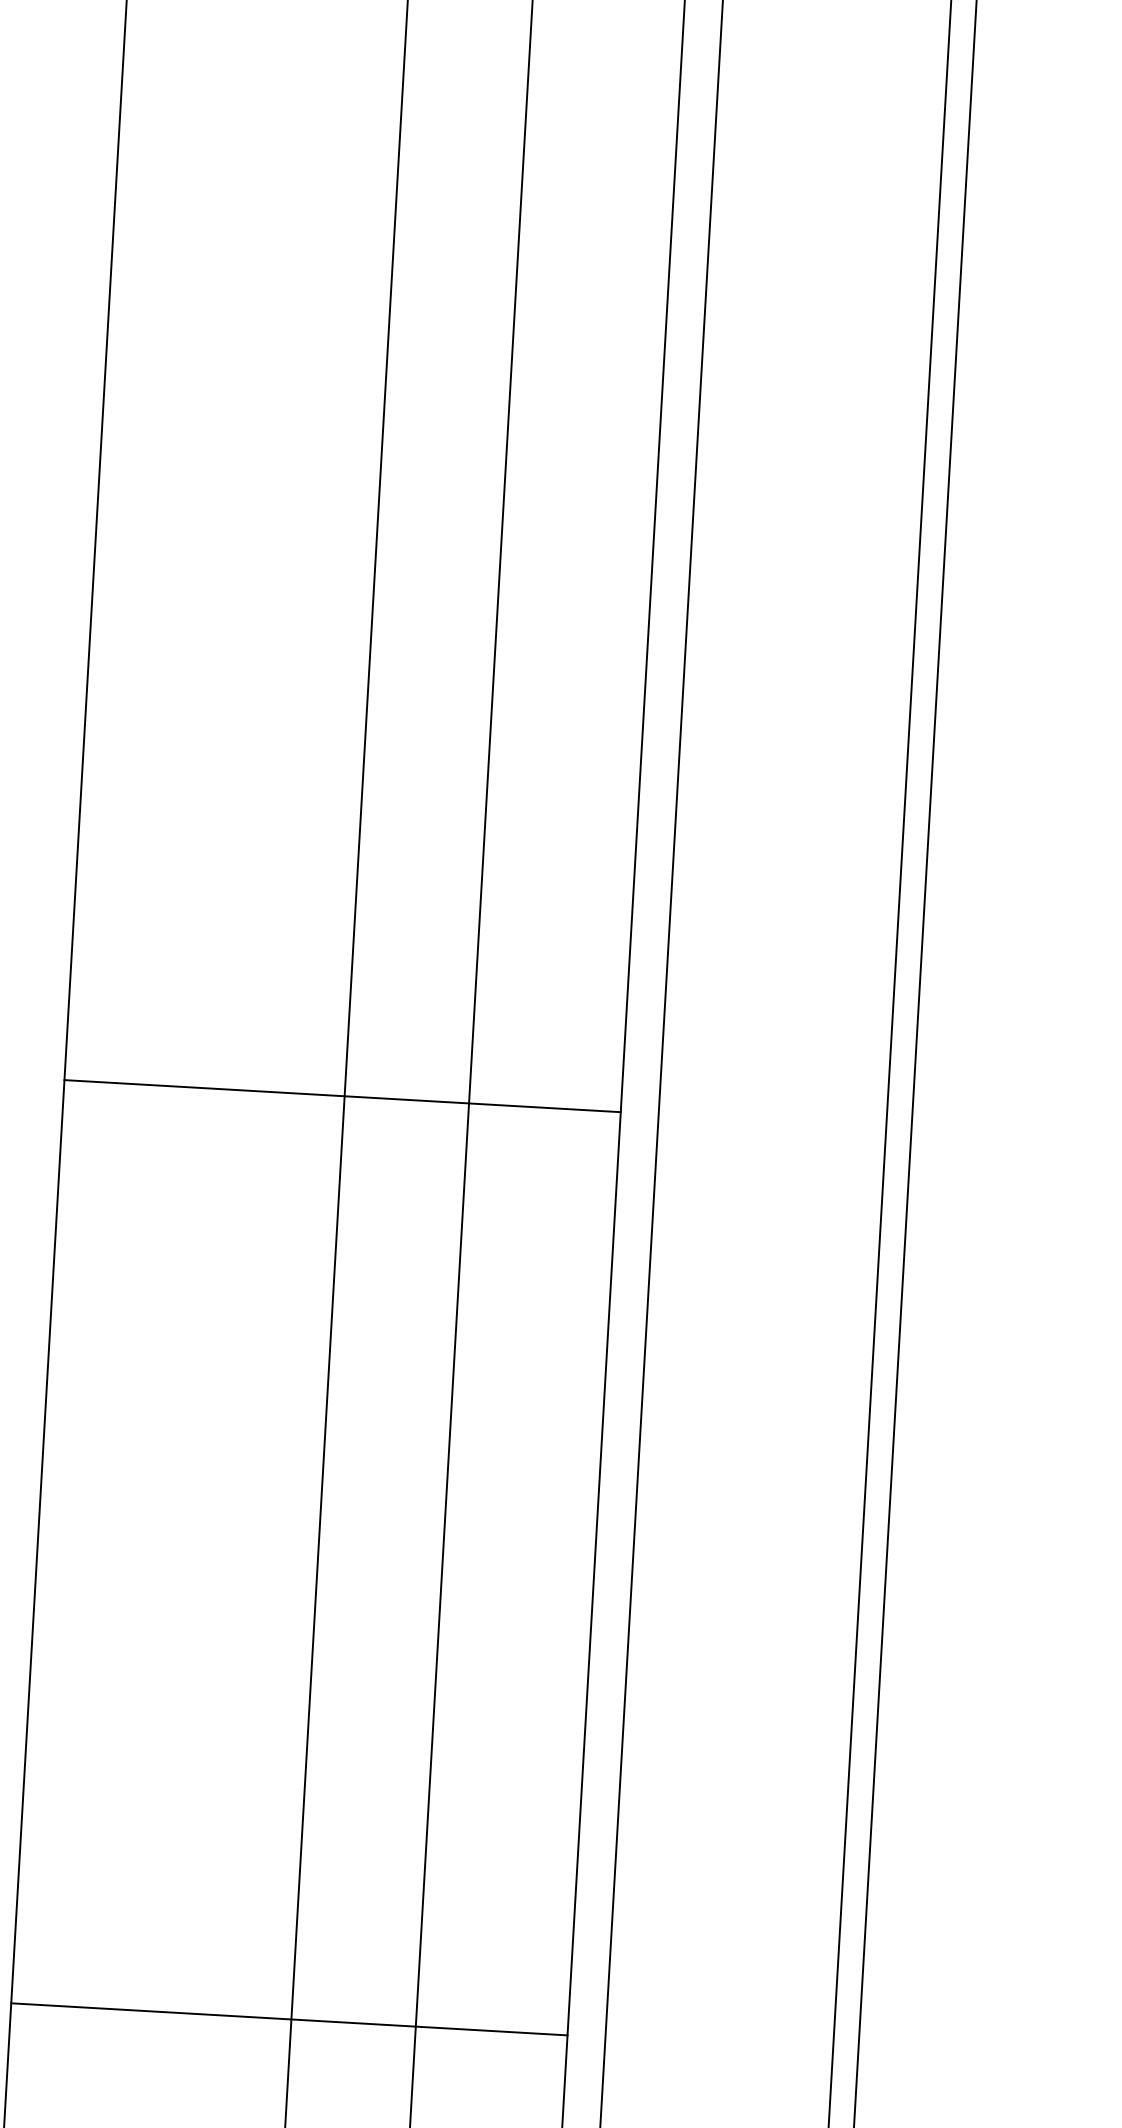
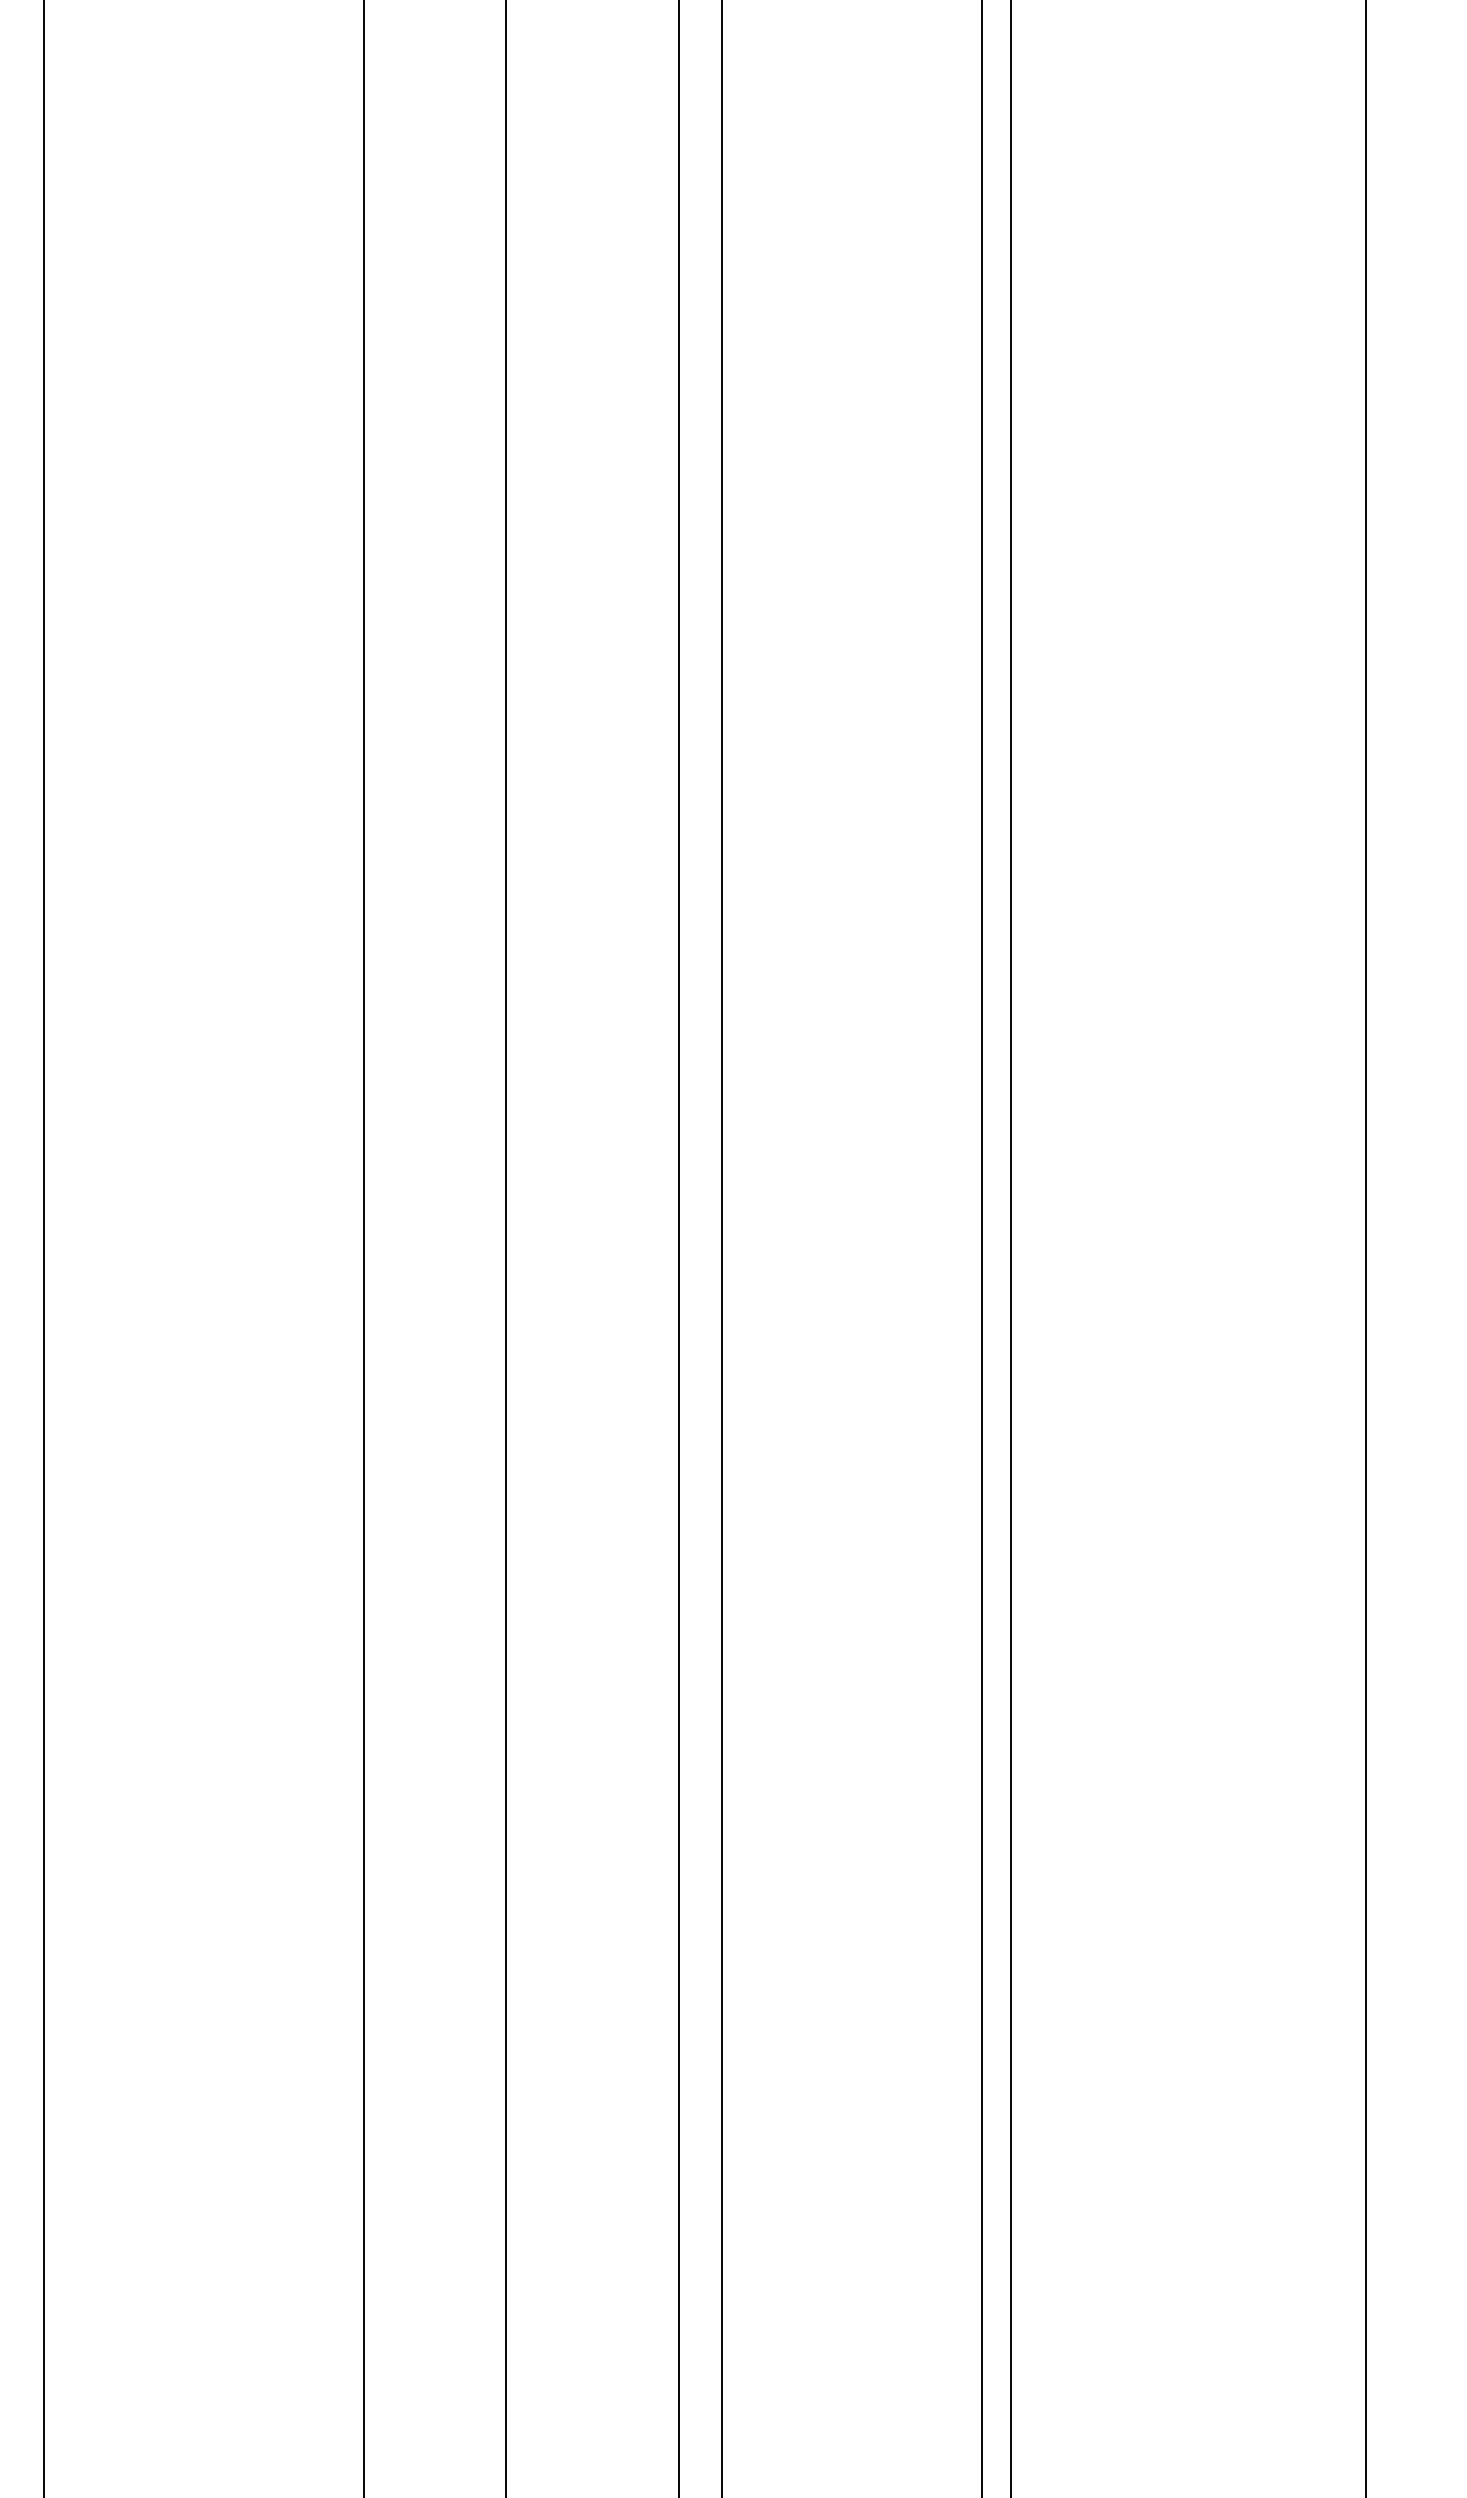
line: (342, 1096) -> (361, 1361), removed
line: (289, 2019) -> (361, 2414), removed

